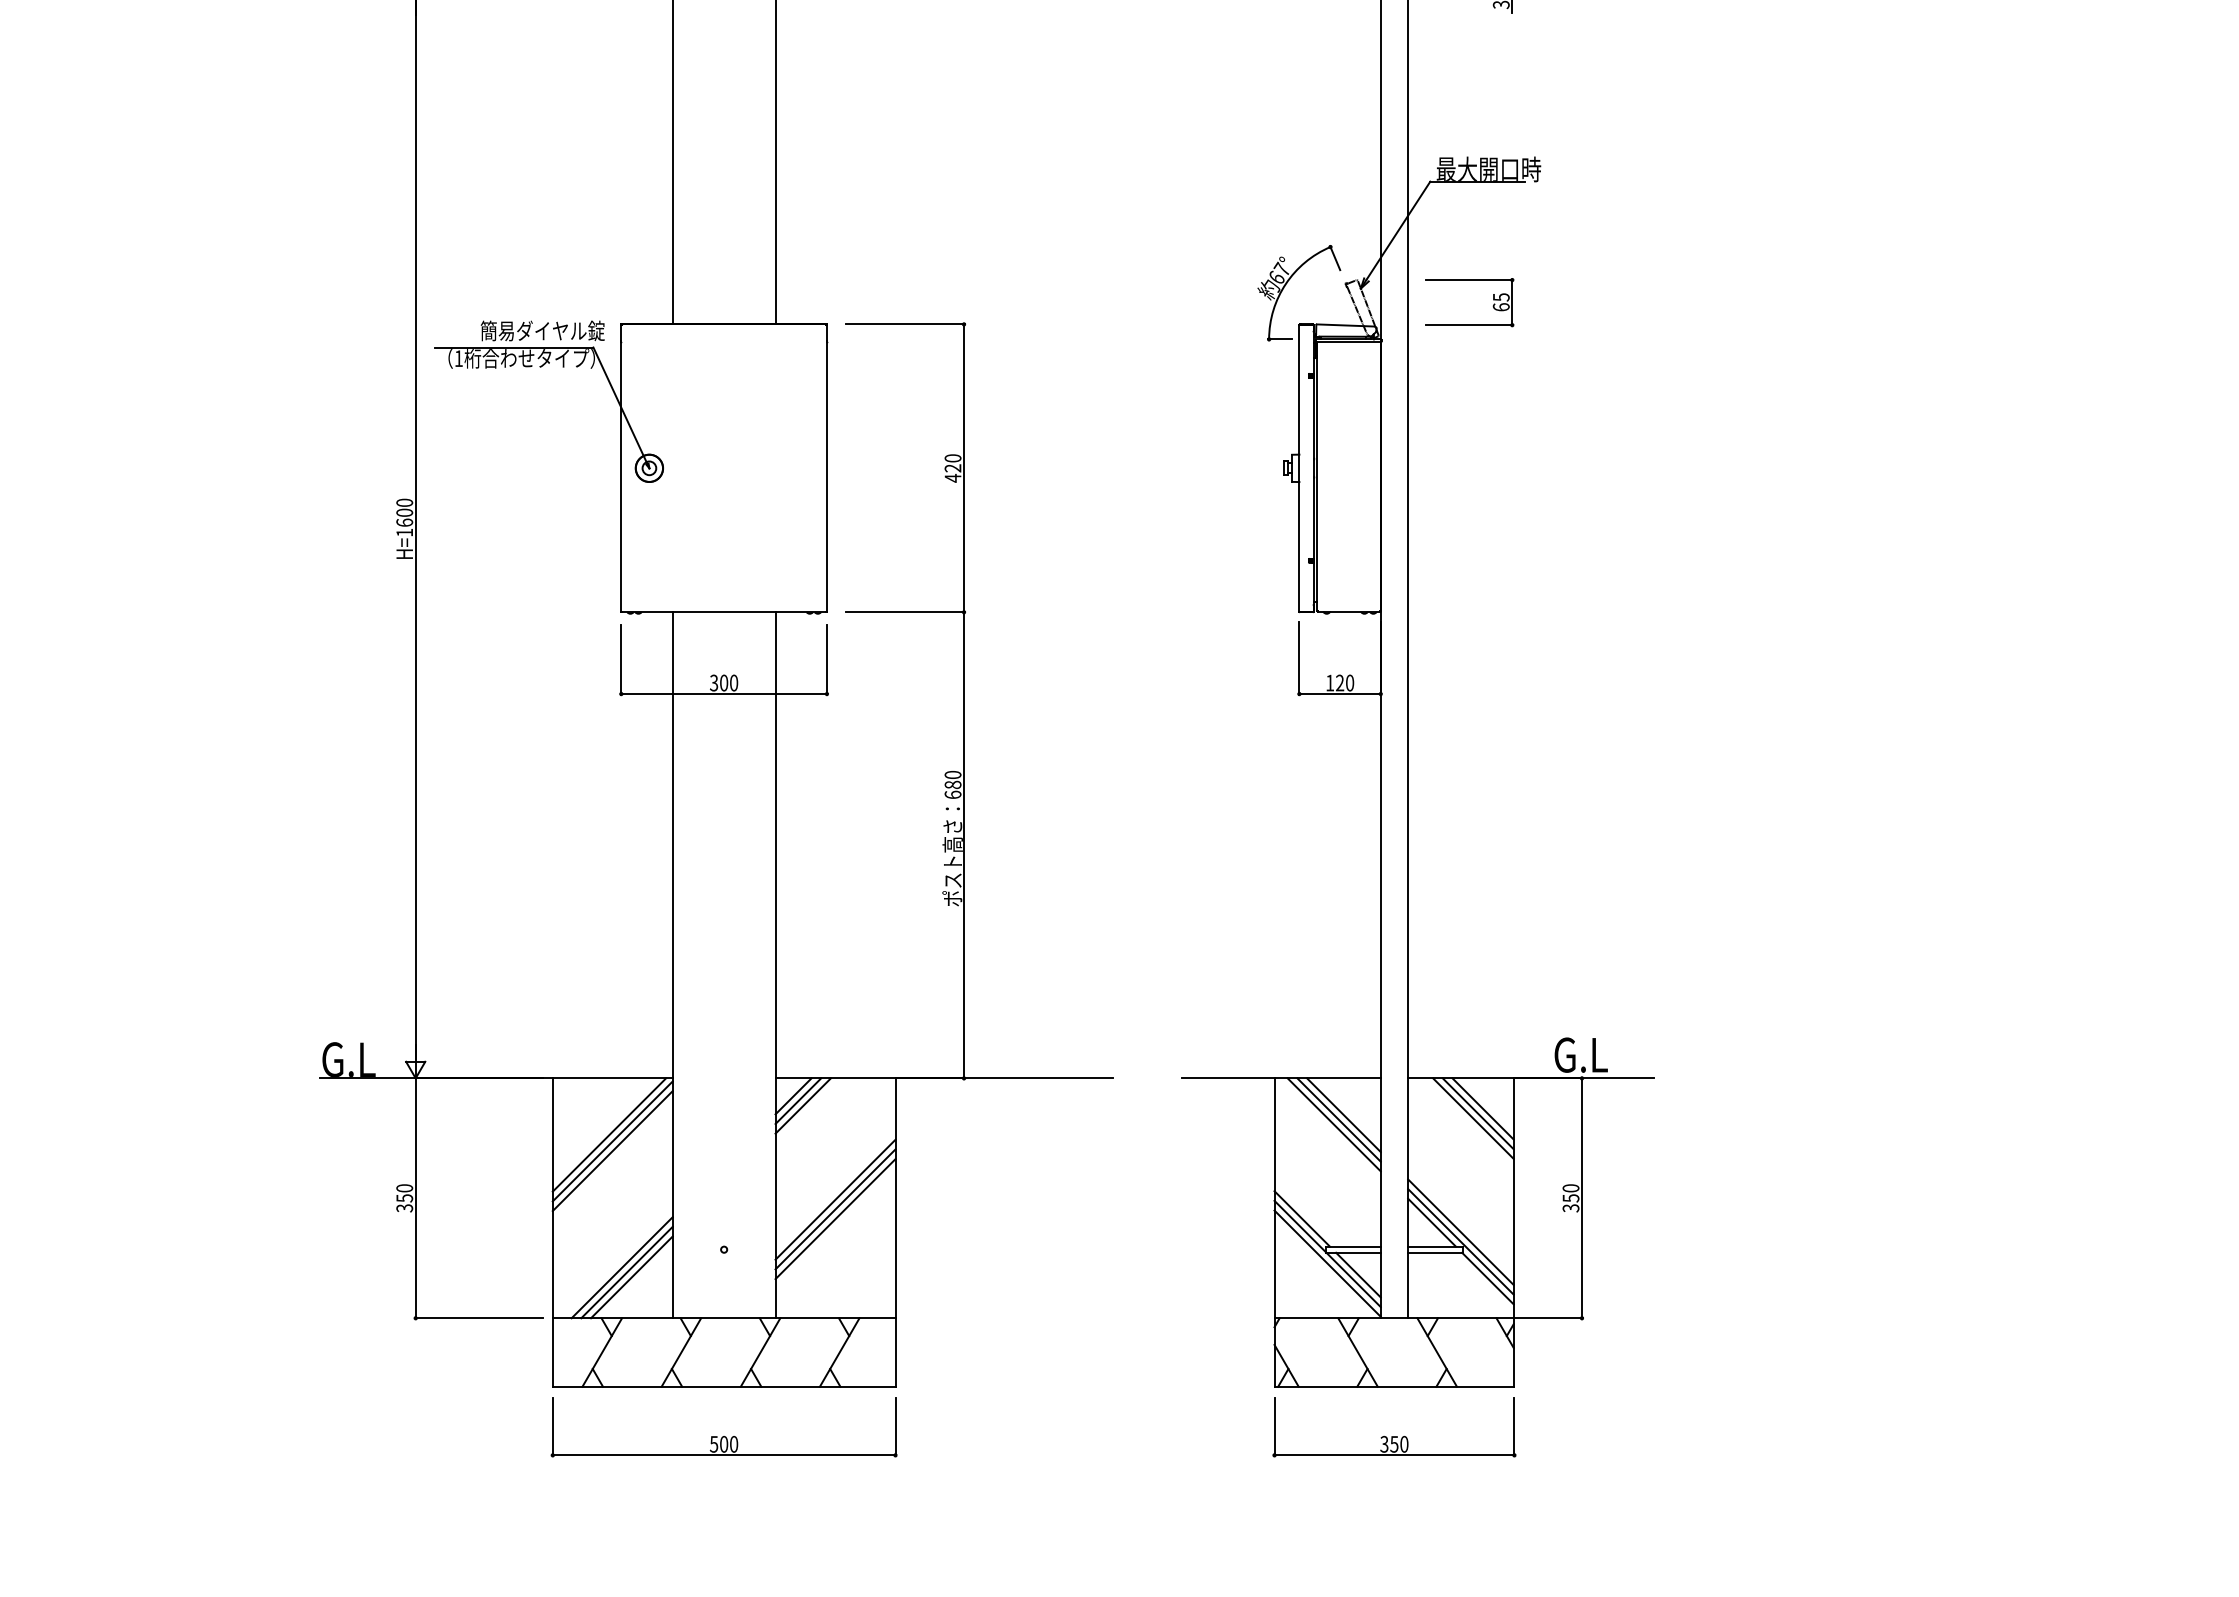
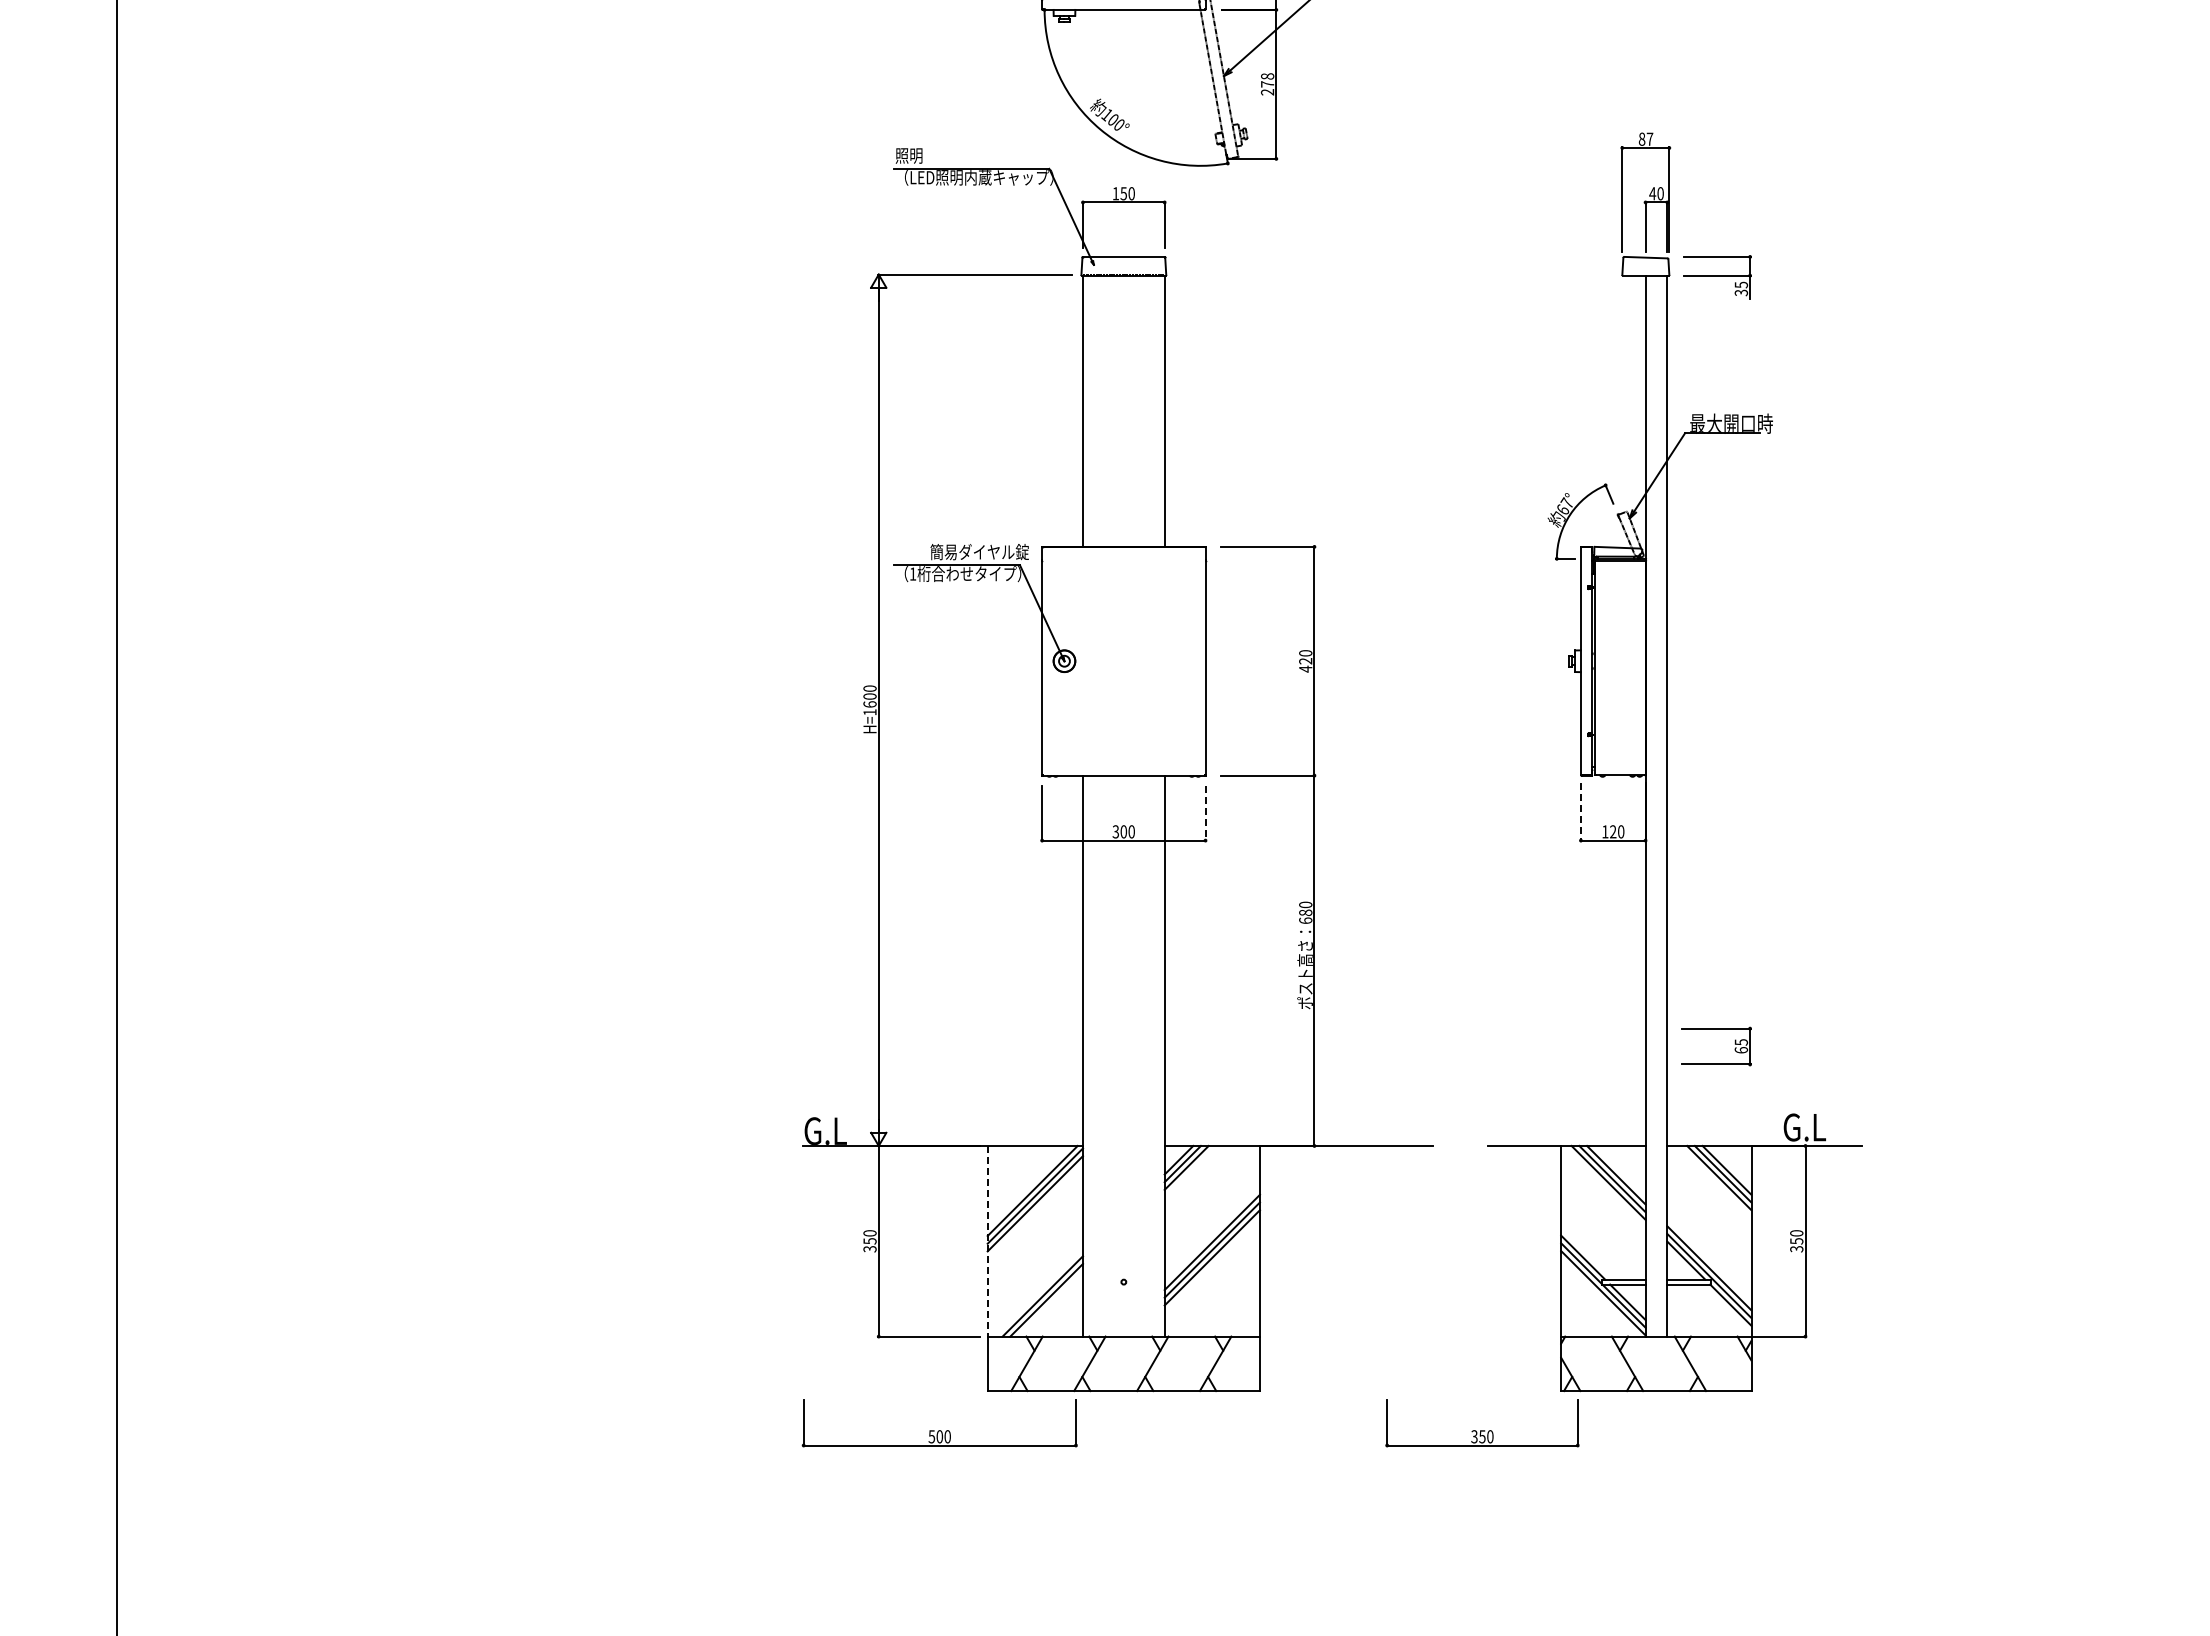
part: (1470, 281) -> (1716, 1029), moved
line: (1298, 658) -> (1580, 812), solid -> dashed
line: (826, 659) -> (1205, 813), solid -> dashed
line: (552, 1198) -> (987, 1241), solid -> dashed
line: (631, 1276) -> (1050, 1303), removed
part: (723, 1436) -> (939, 1430), moved
part: (1394, 1436) -> (1482, 1430), moved

